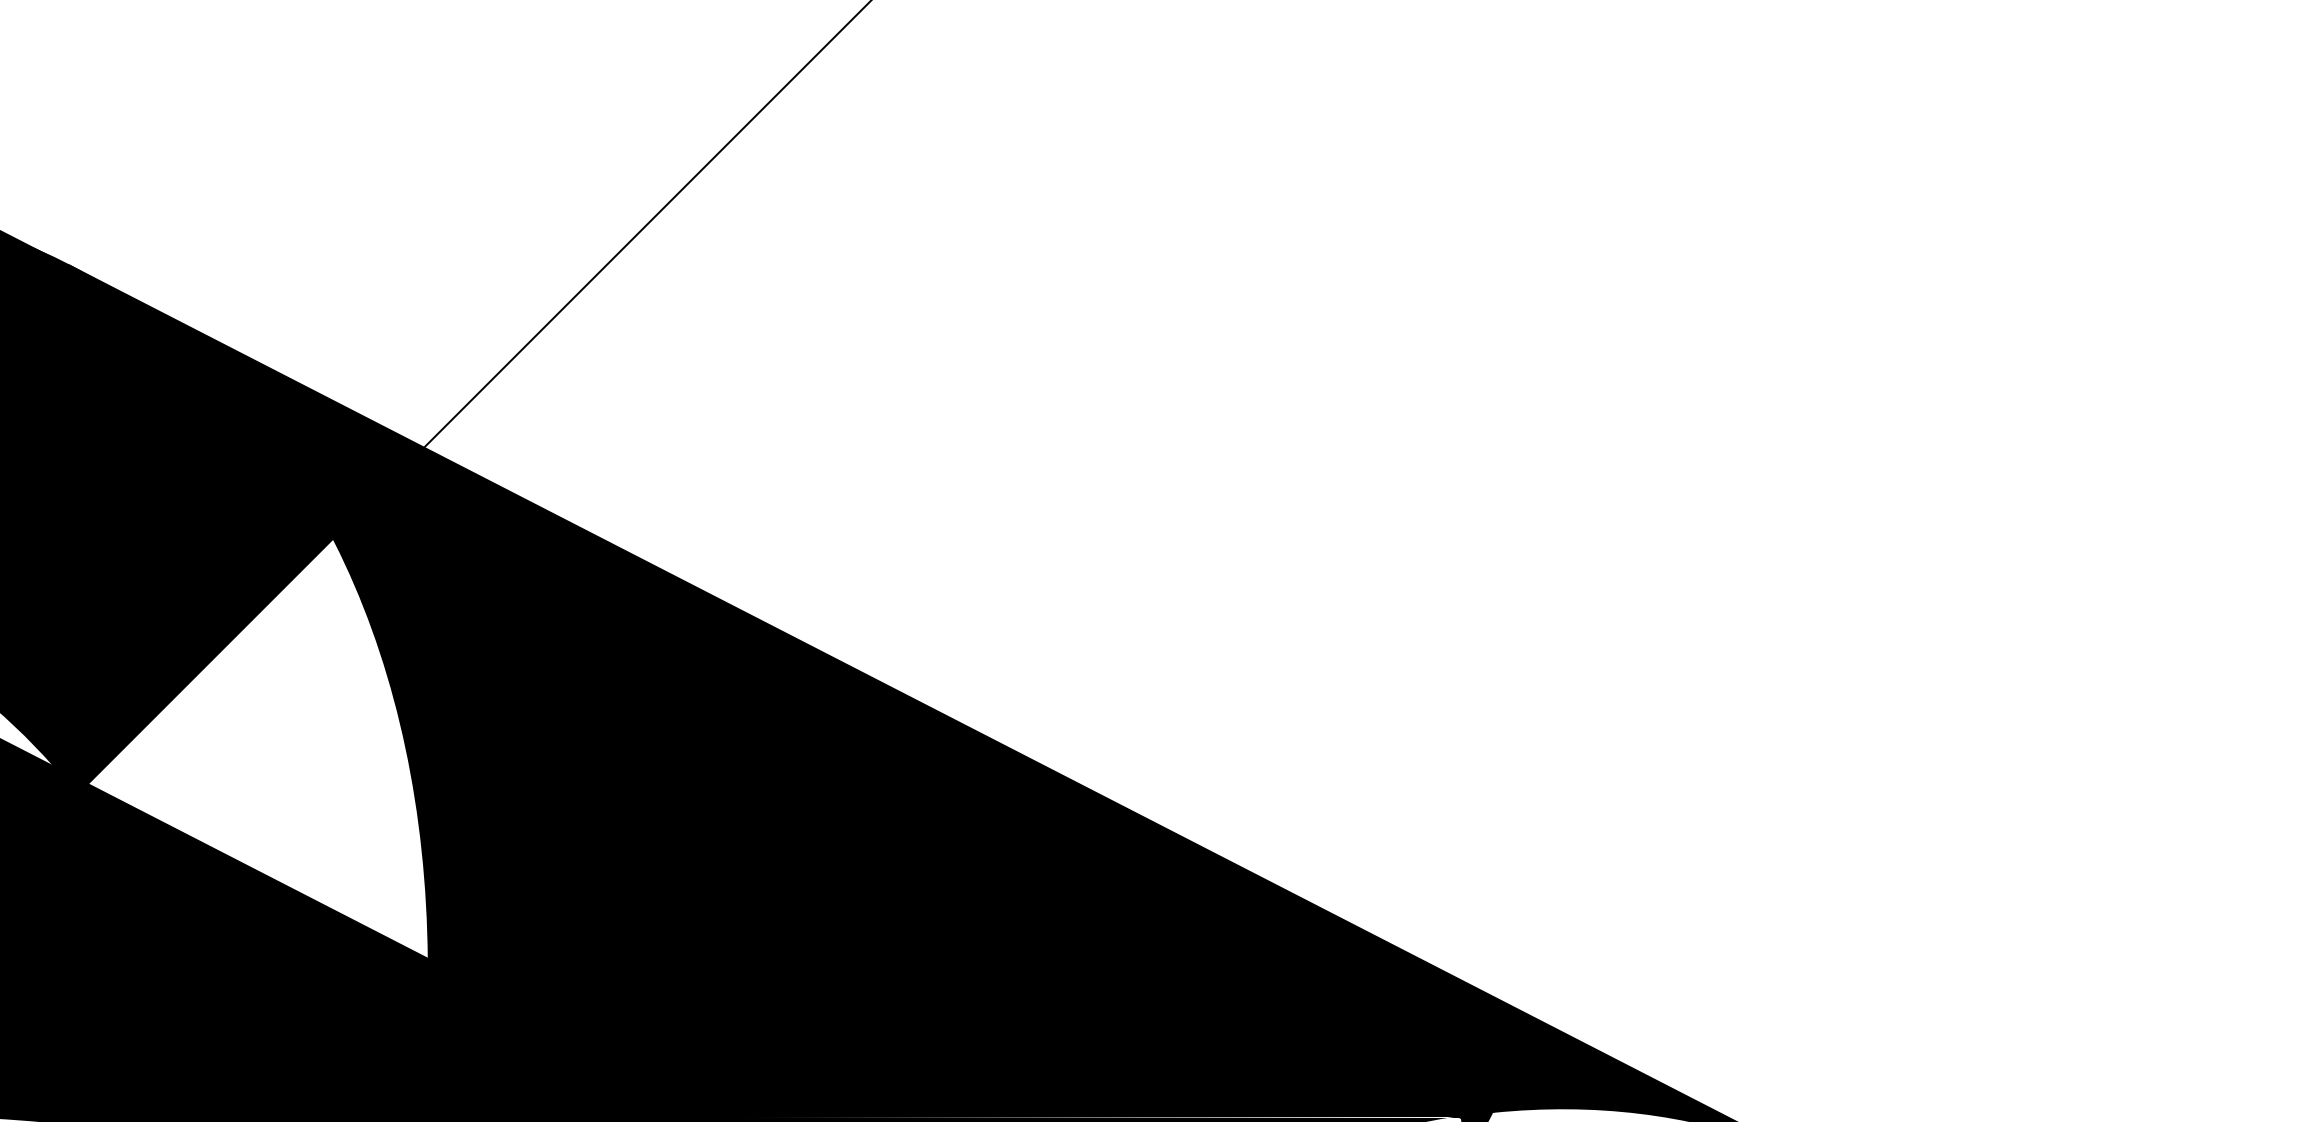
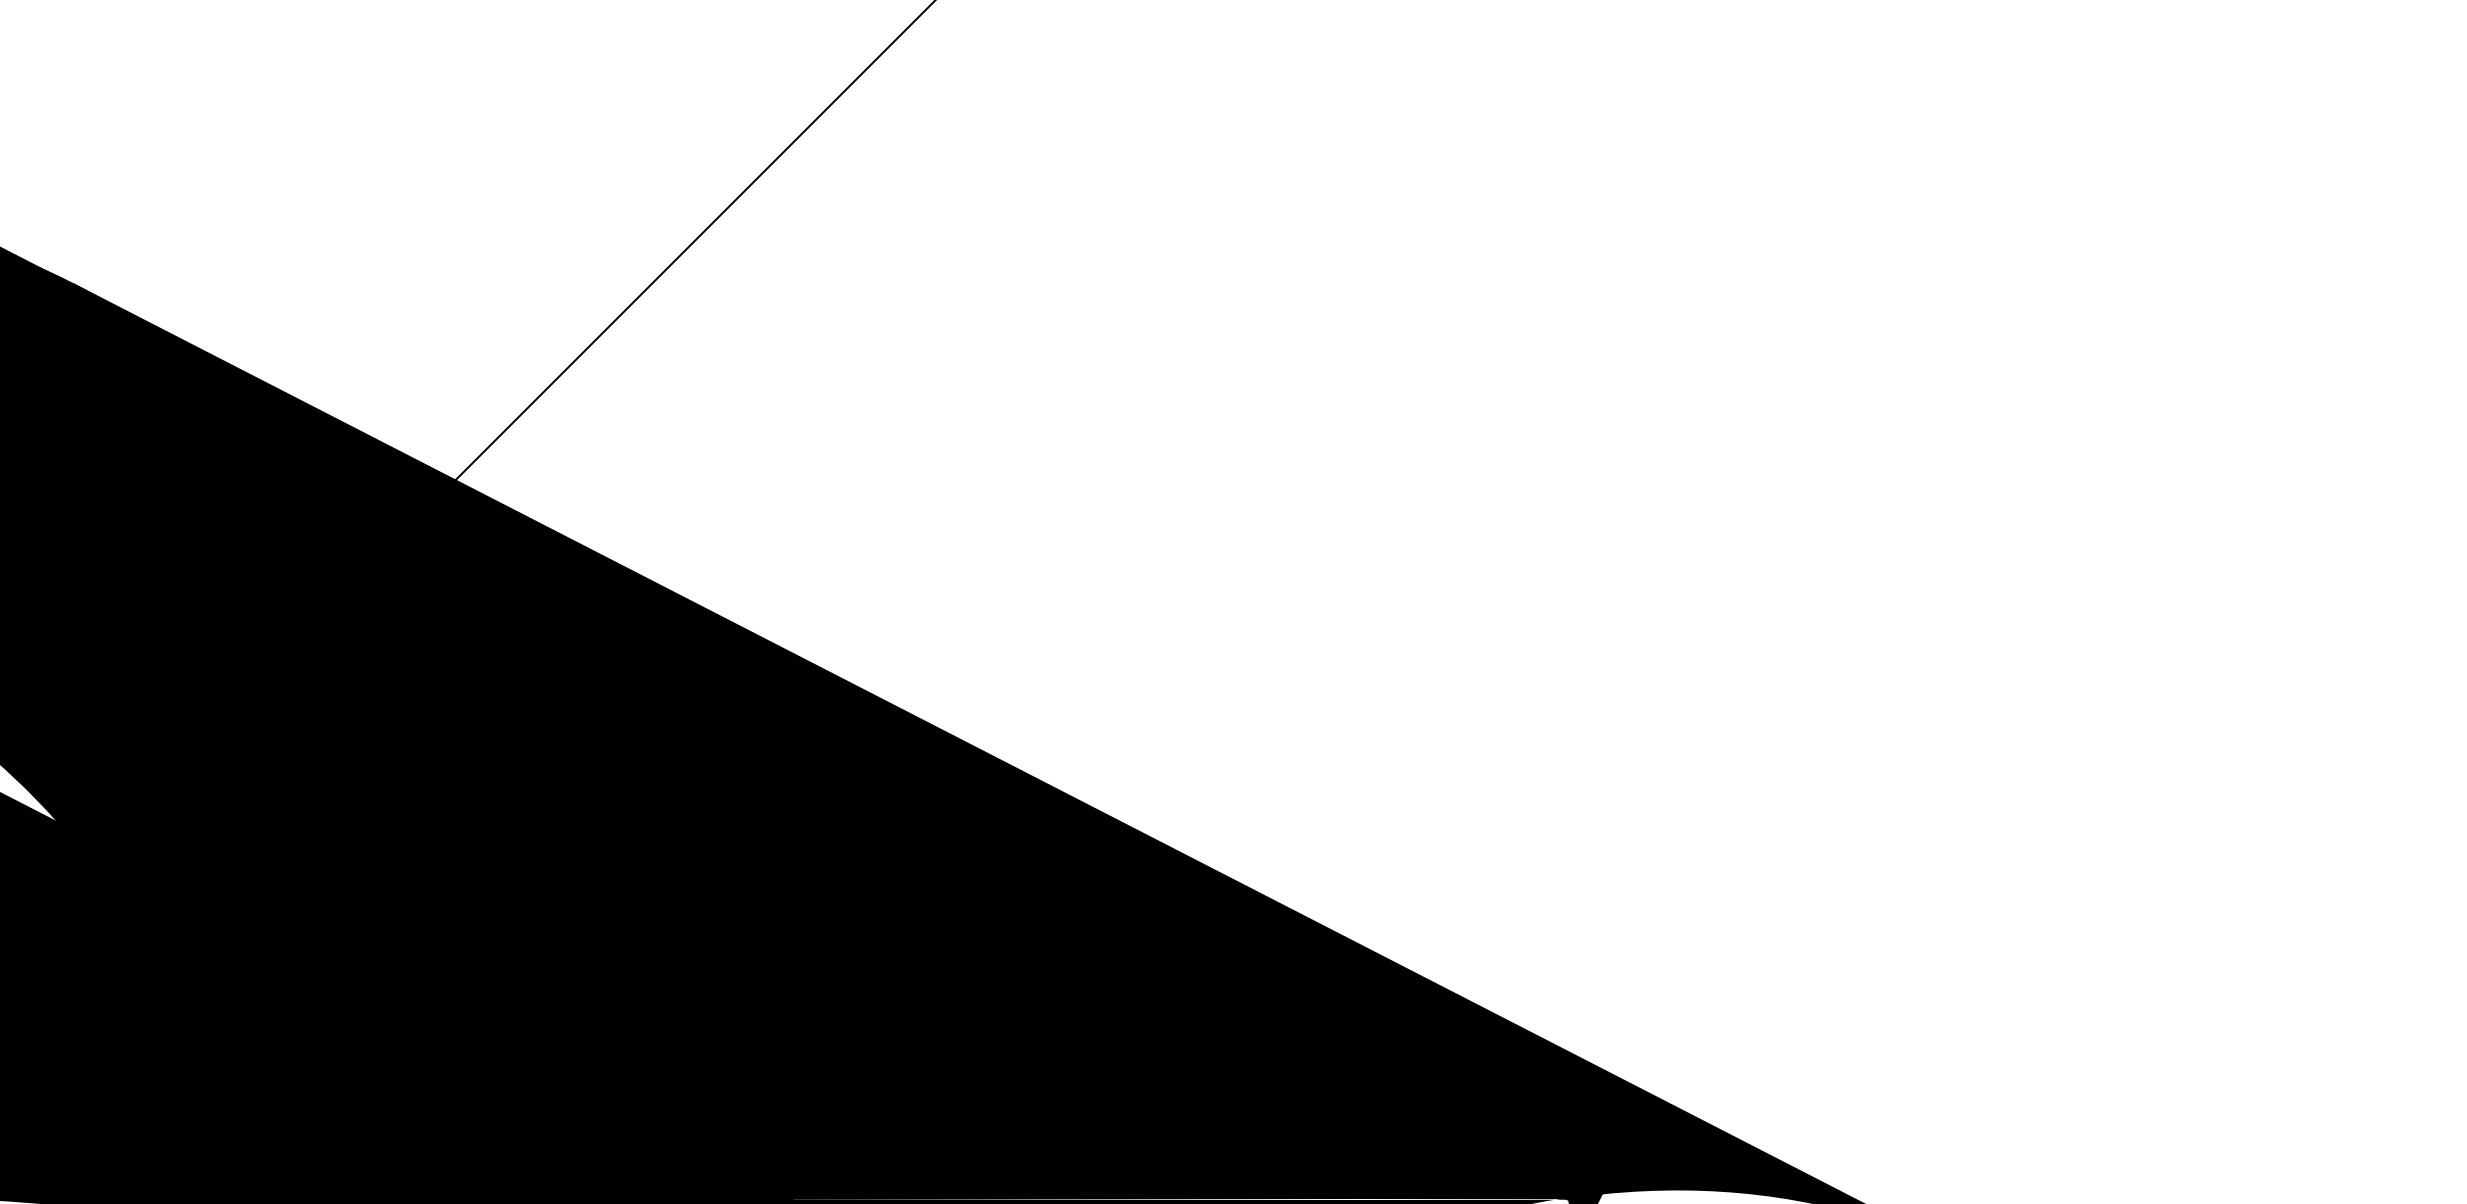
fill: (257, 748) -> (276, 803), added

